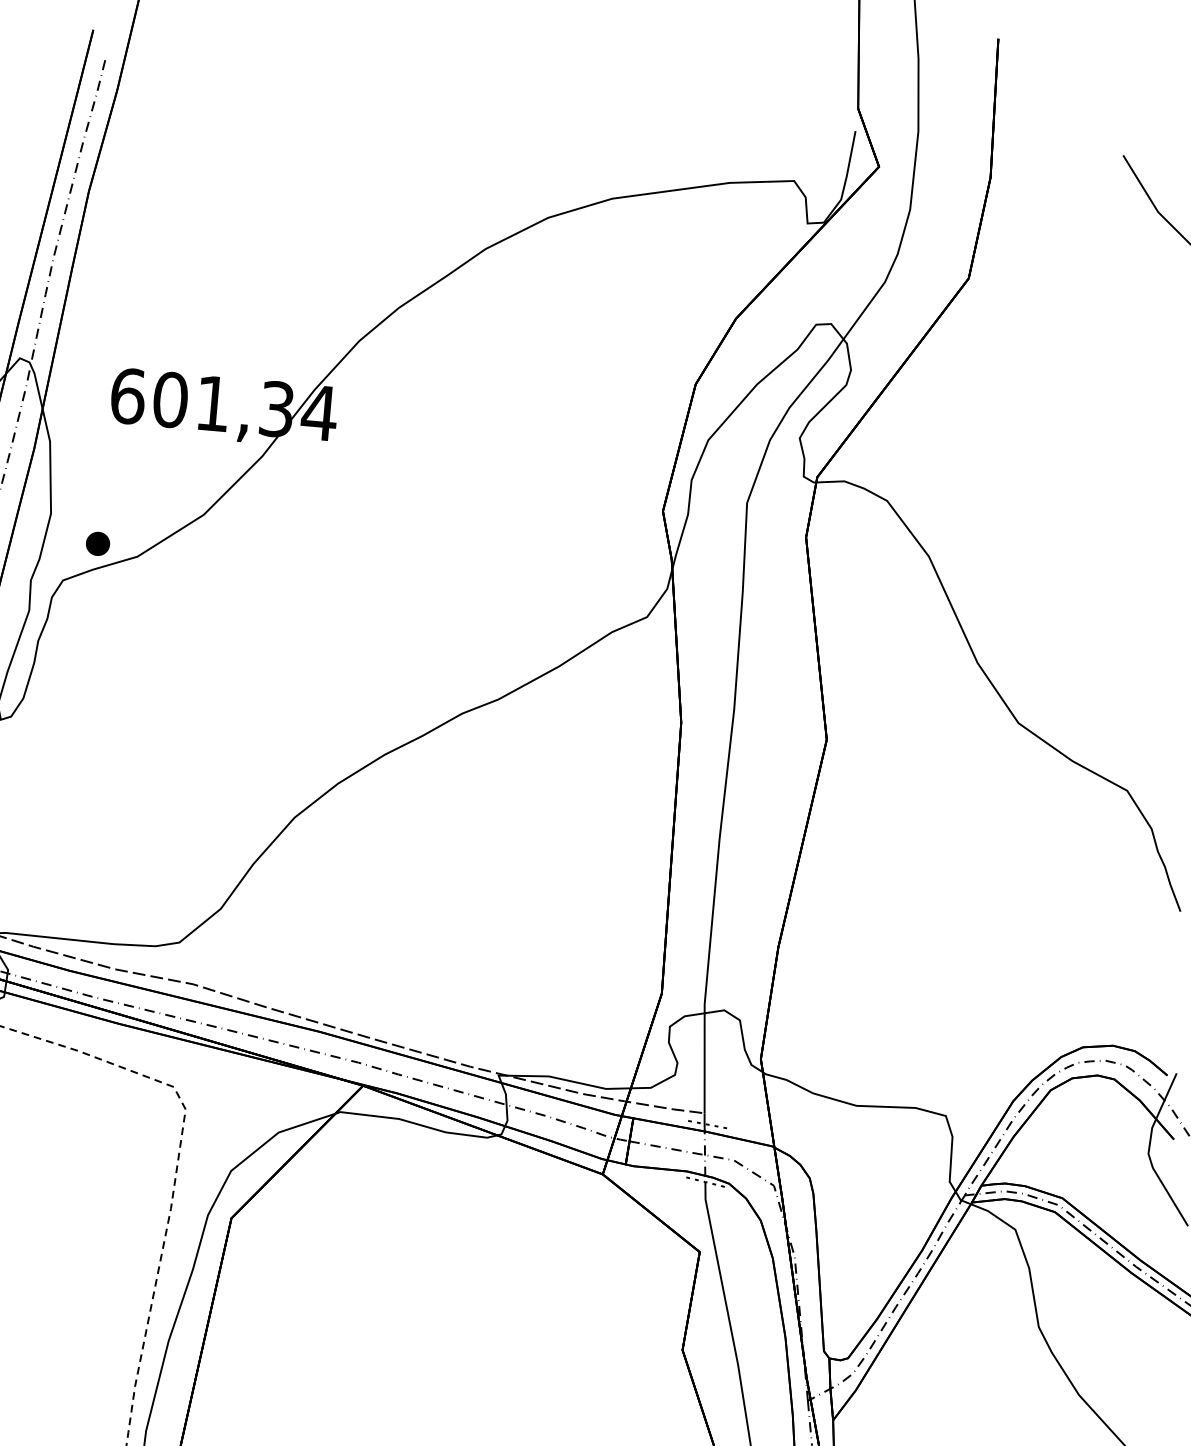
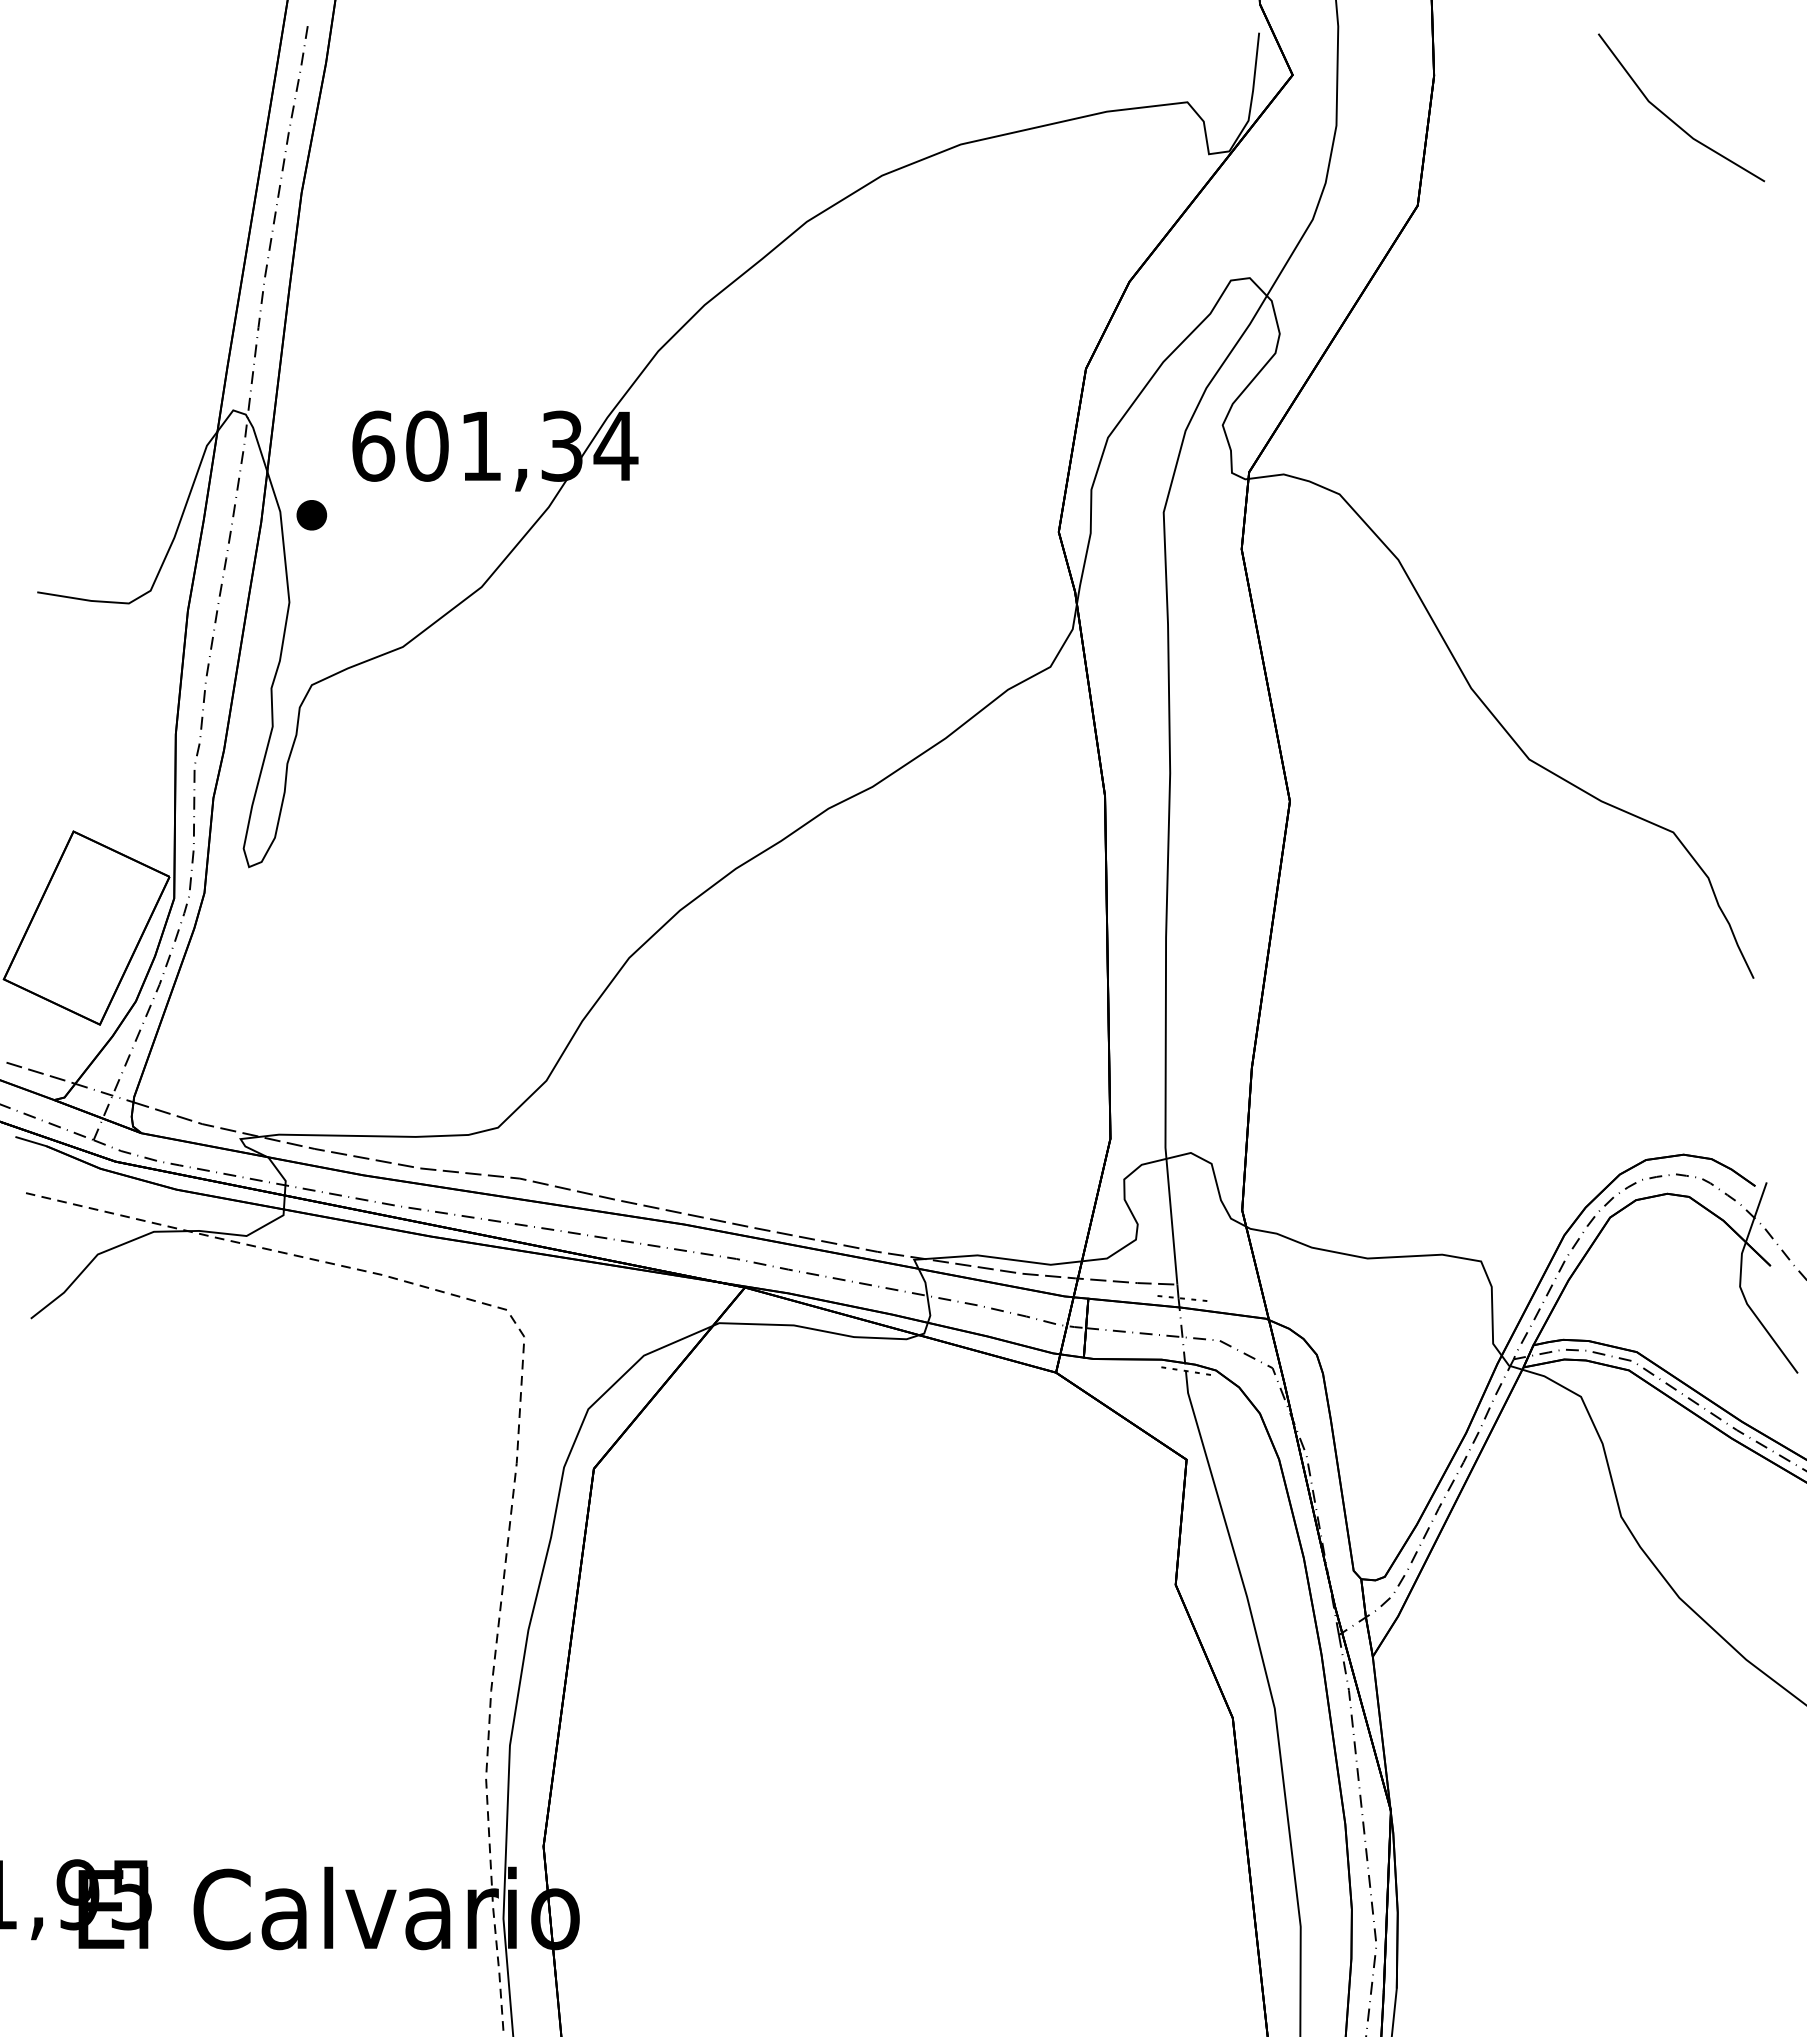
part: (97, 544) -> (311, 515), moved

